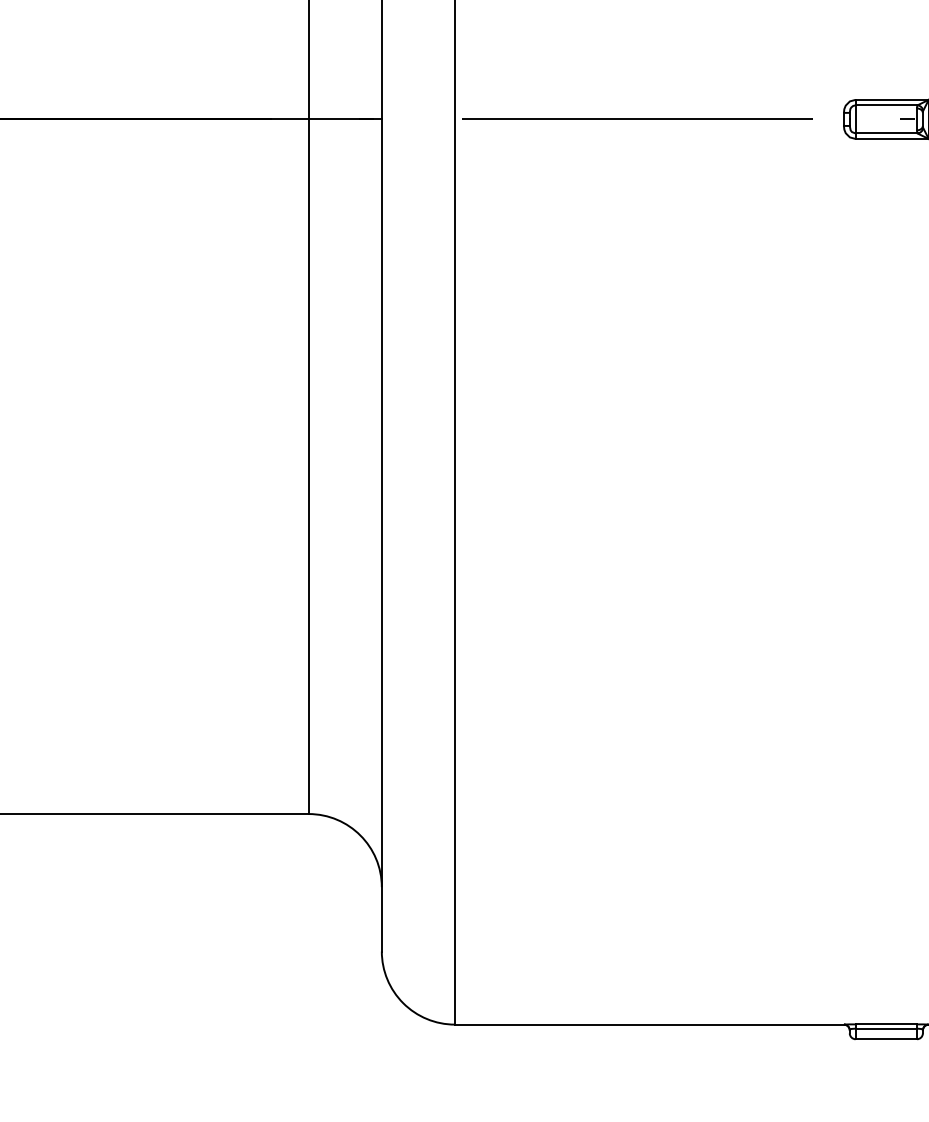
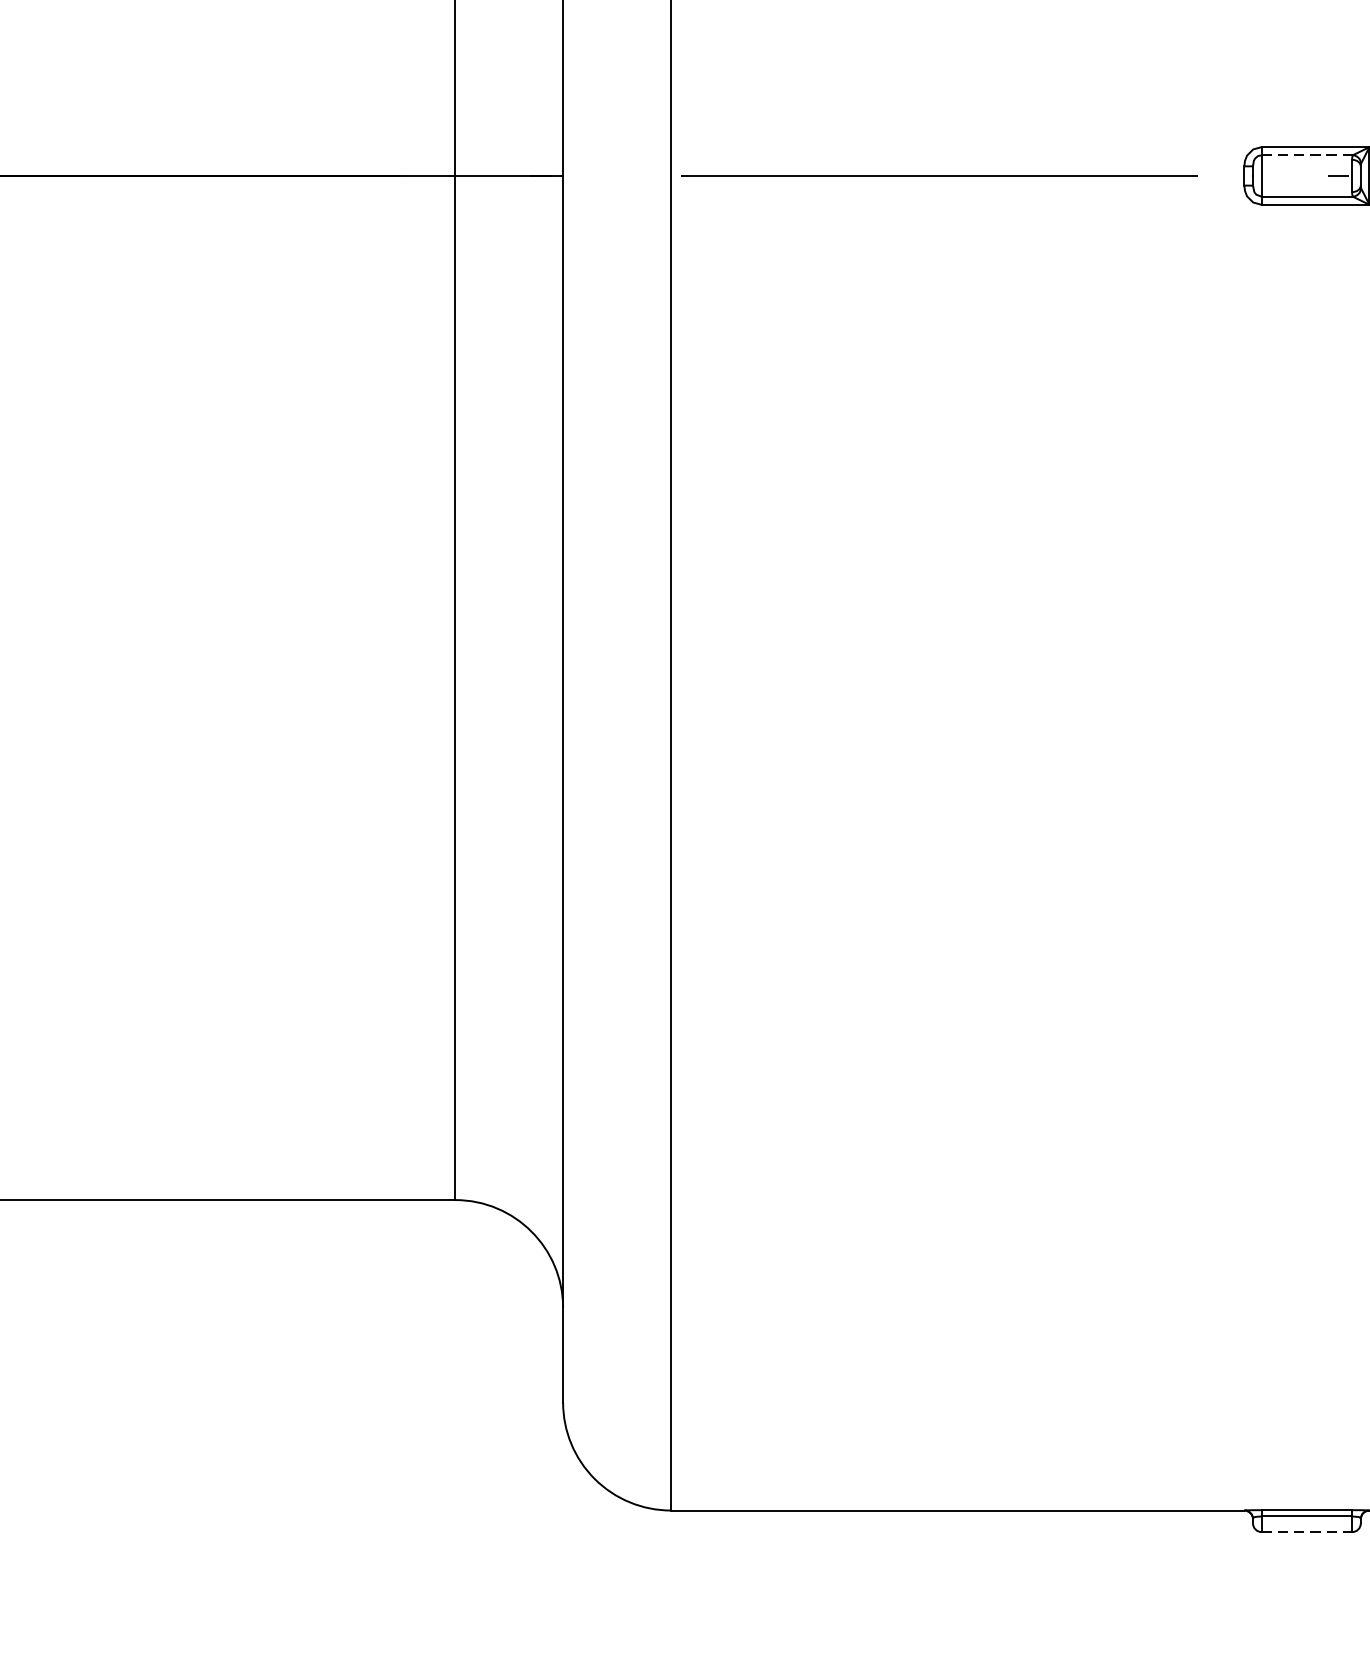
line: (886, 105) -> (1307, 155), solid -> dashed
line: (886, 1039) -> (1307, 1532), solid -> dashed

